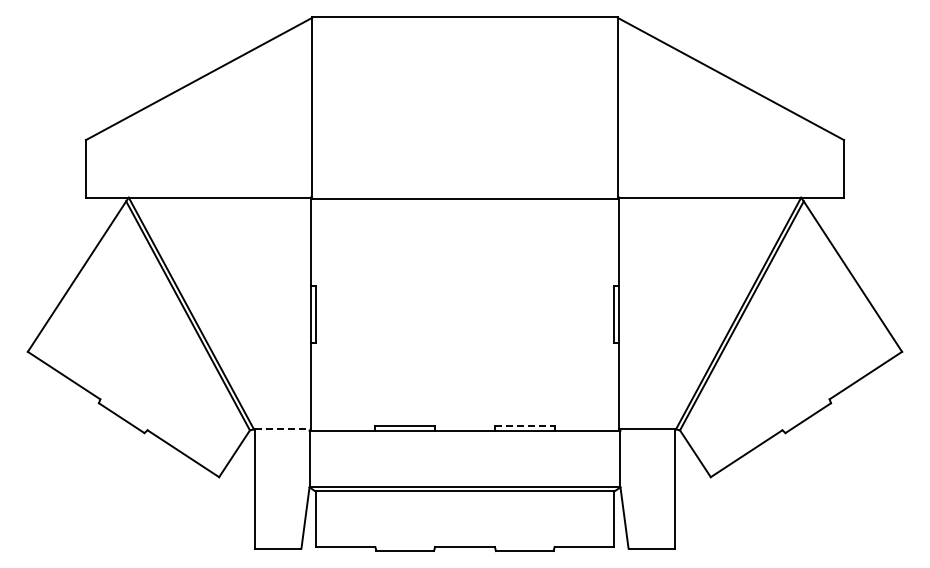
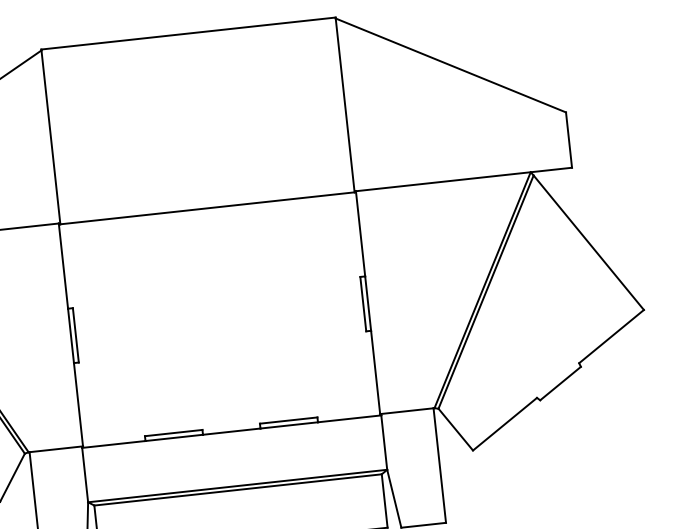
line: (524, 425) -> (288, 420), dashed -> solid
line: (282, 429) -> (56, 449), dashed -> solid

